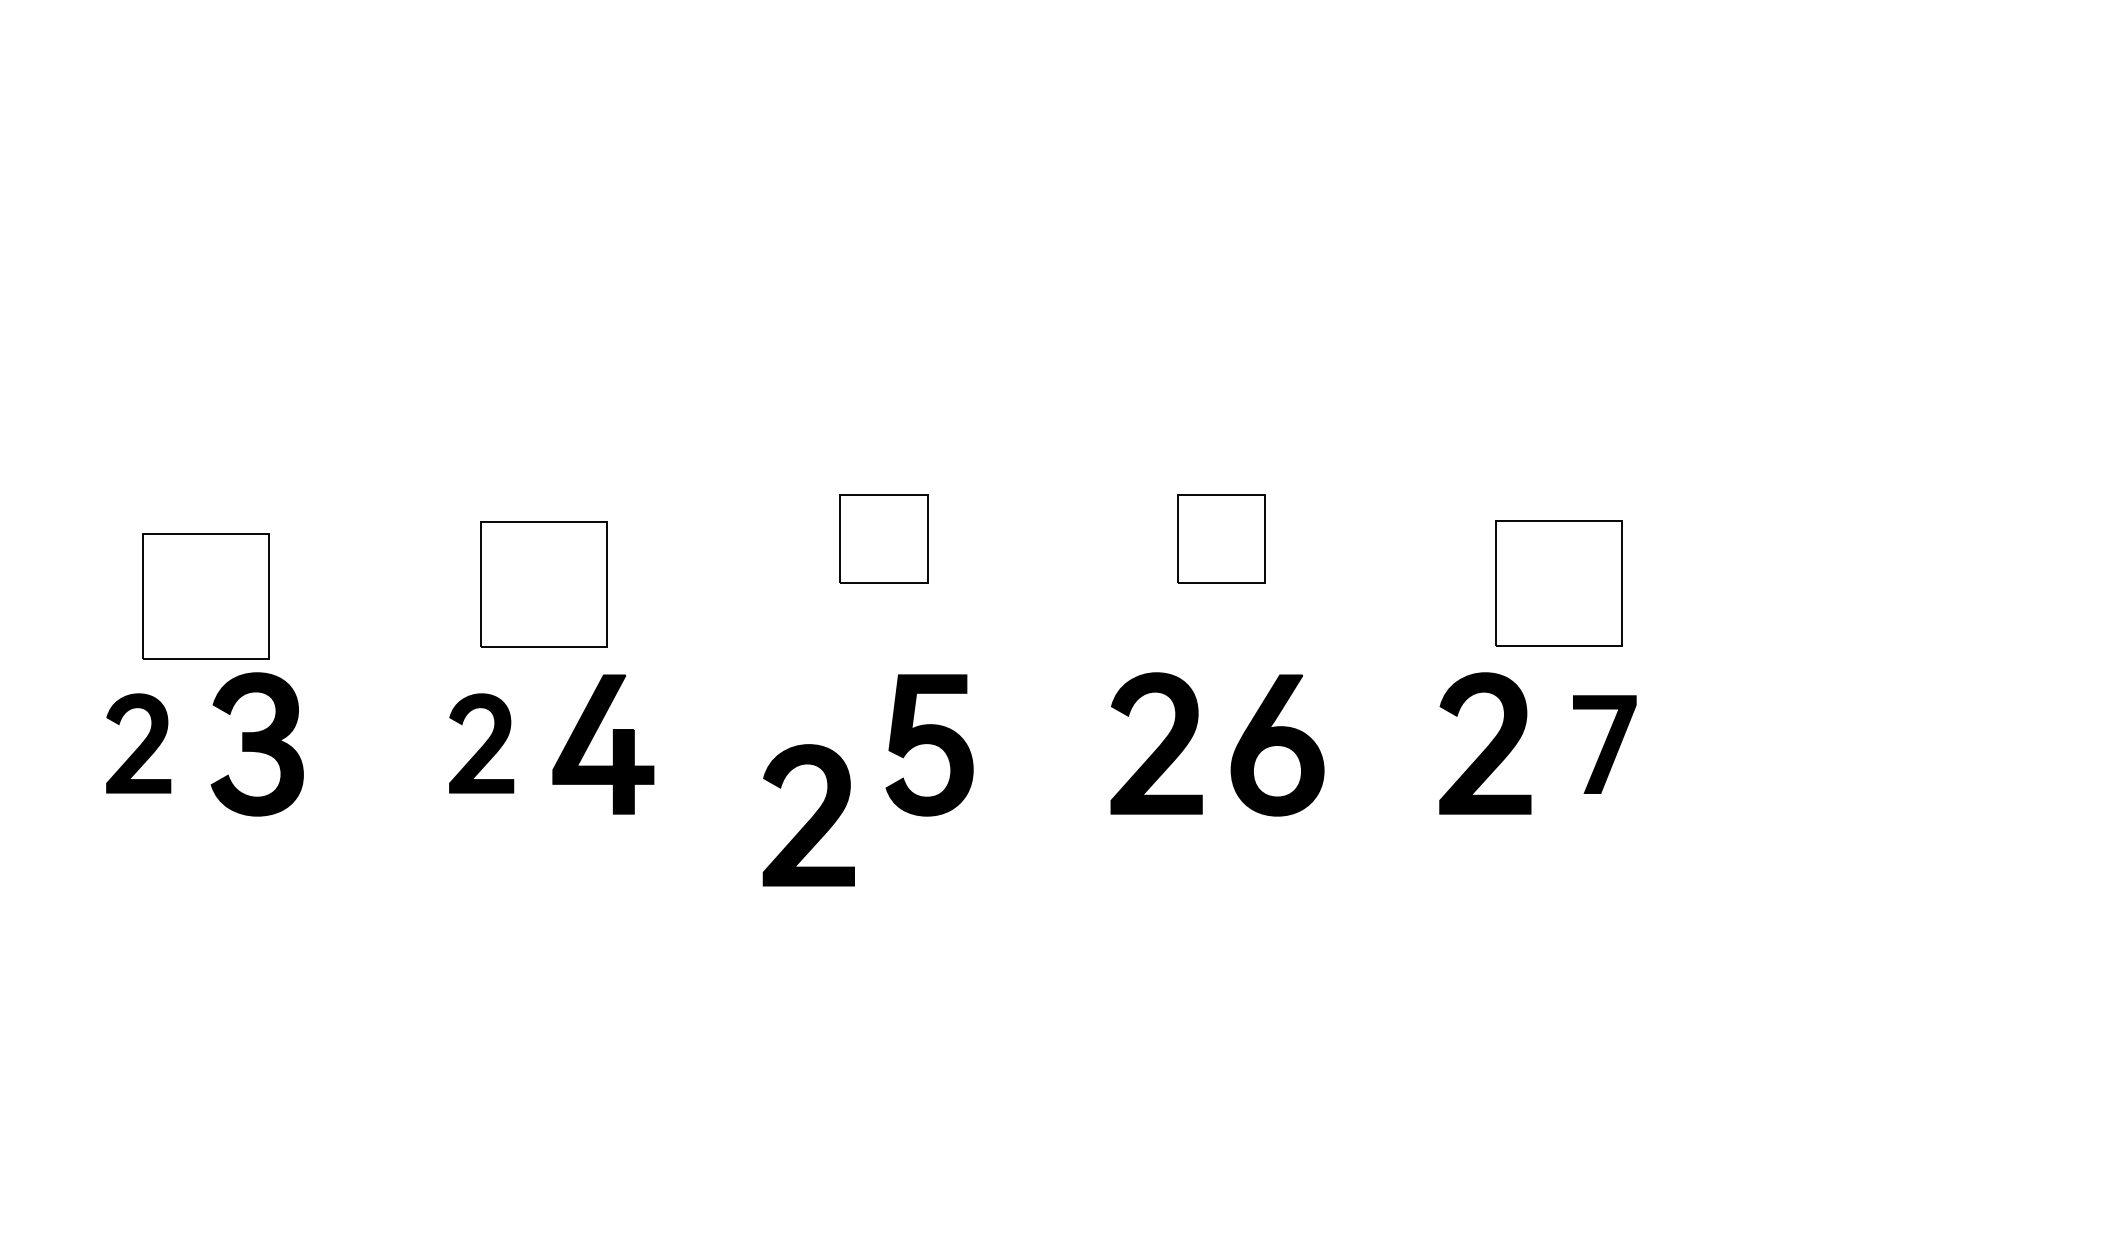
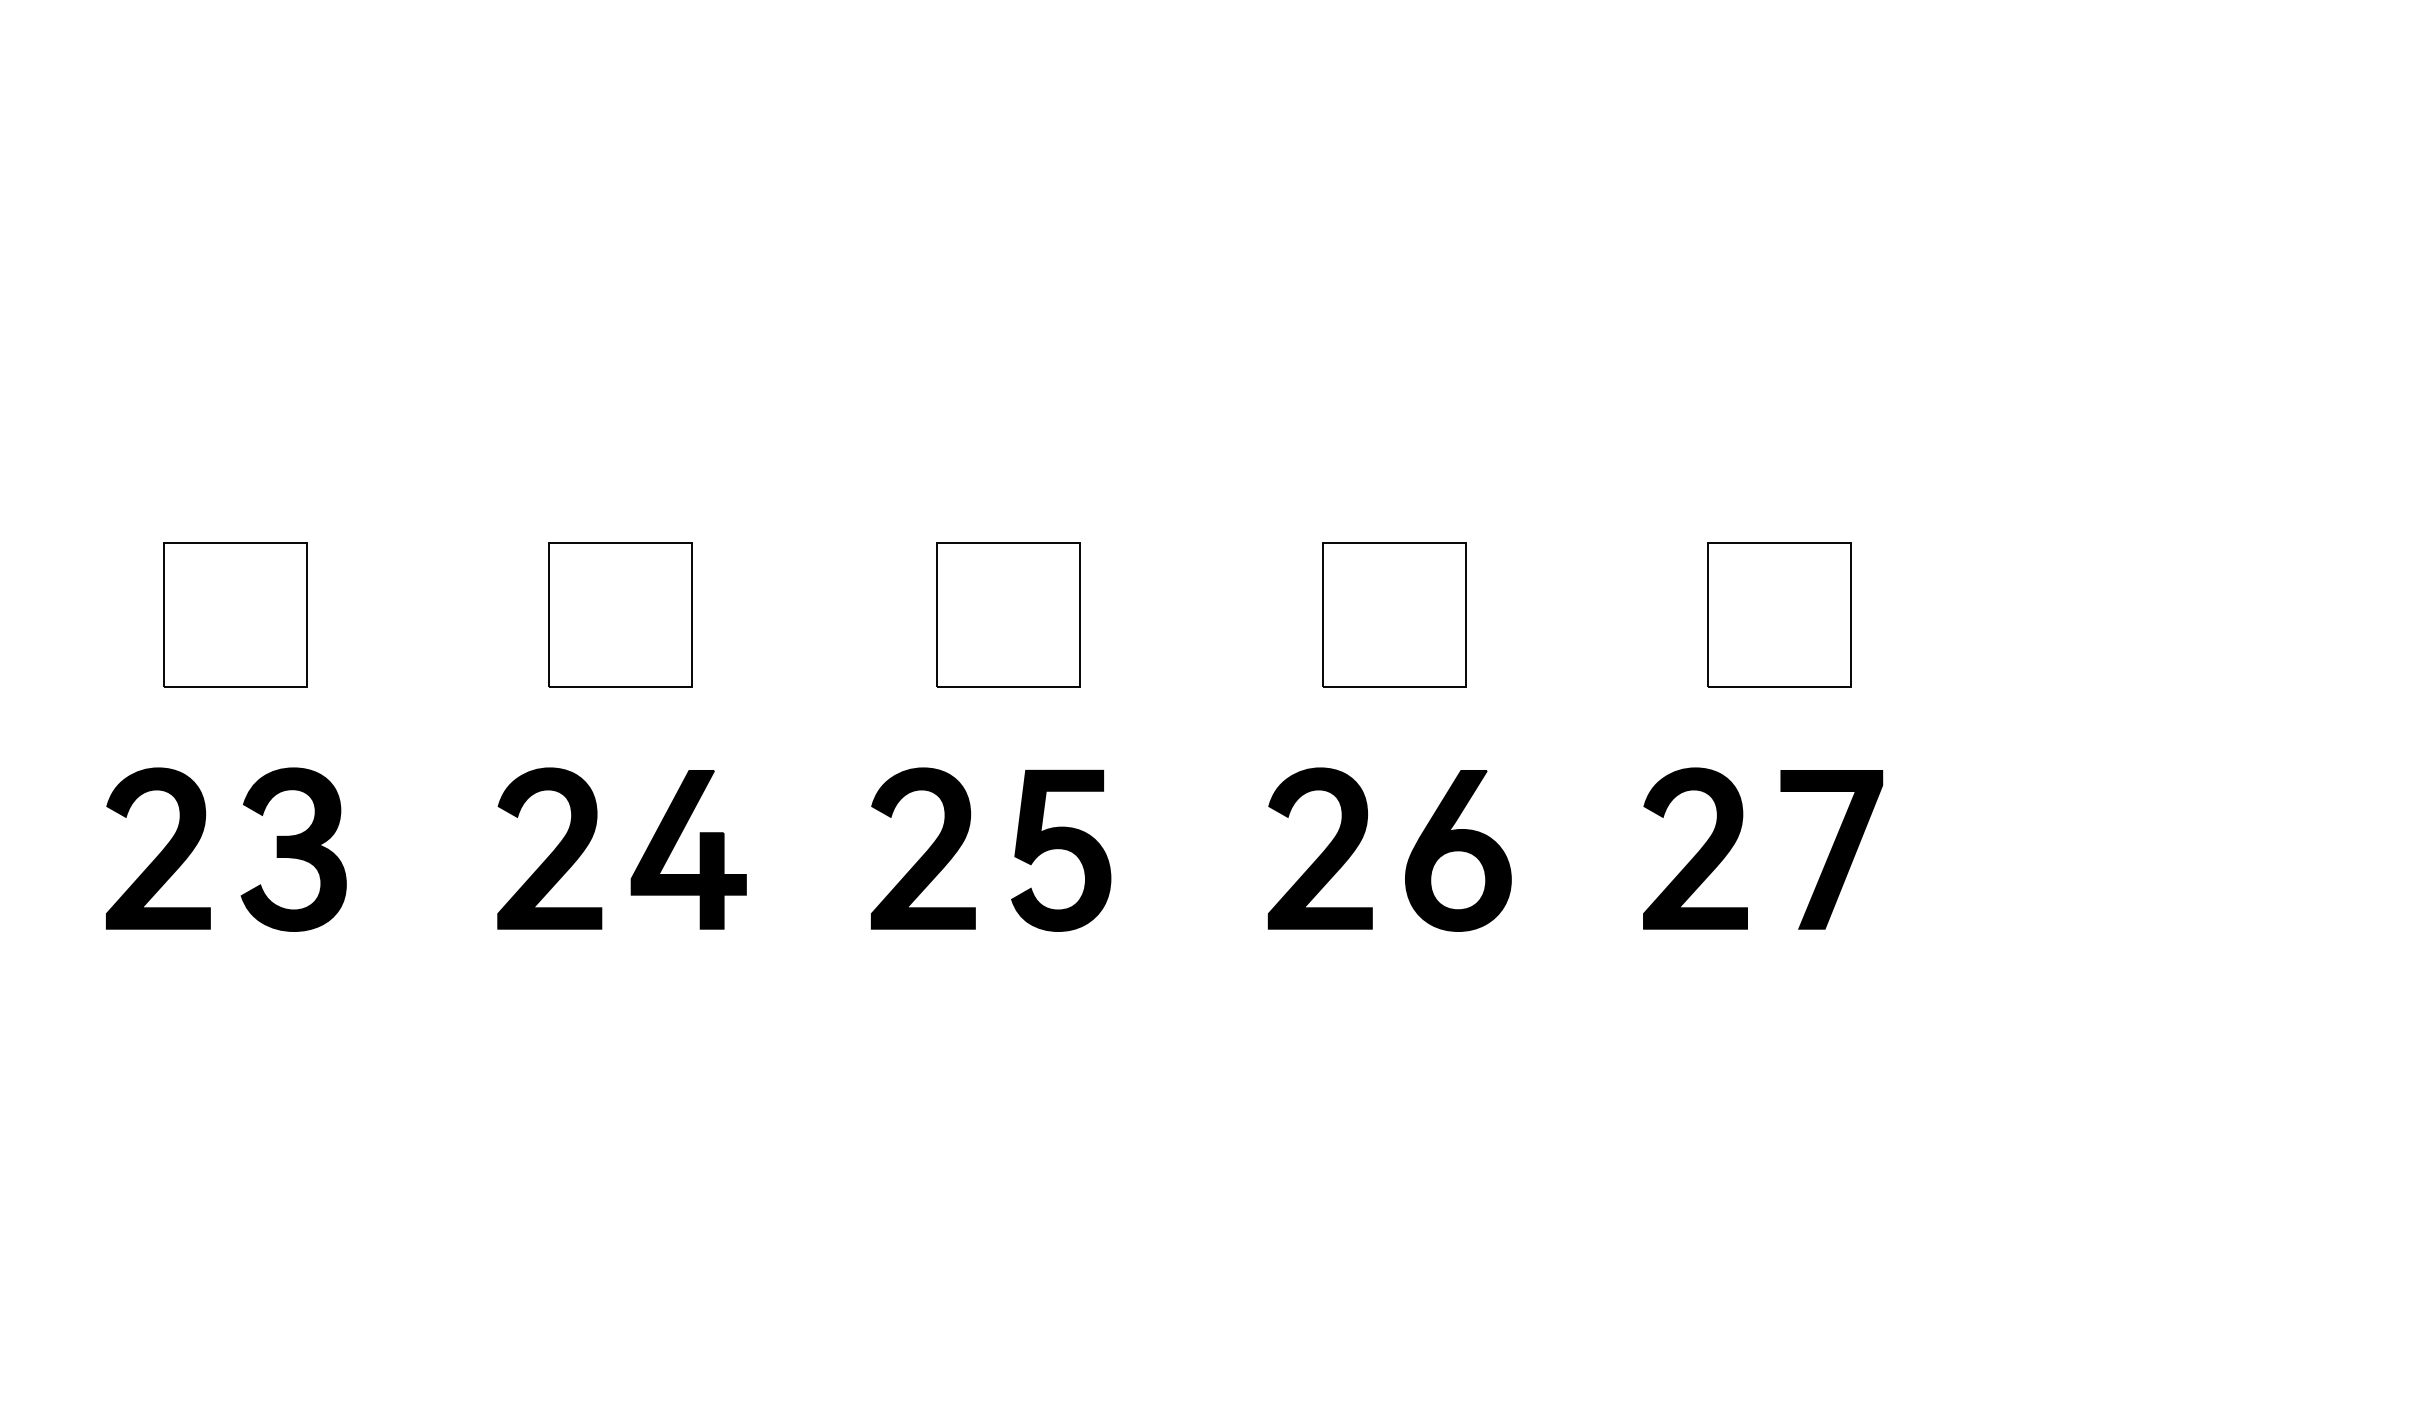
part: (883, 538) -> (1008, 614), size x1.43
part: (1221, 538) -> (1394, 614), size x1.43
part: (543, 583) -> (620, 614), moved
part: (1558, 583) -> (1779, 614), moved
part: (206, 596) -> (235, 614), moved
part: (138, 743) -> (158, 848), size x1.43
part: (481, 743) -> (549, 848), size x1.43
part: (1604, 744) -> (1831, 849), size x1.43
part: (809, 815) -> (923, 848), moved

